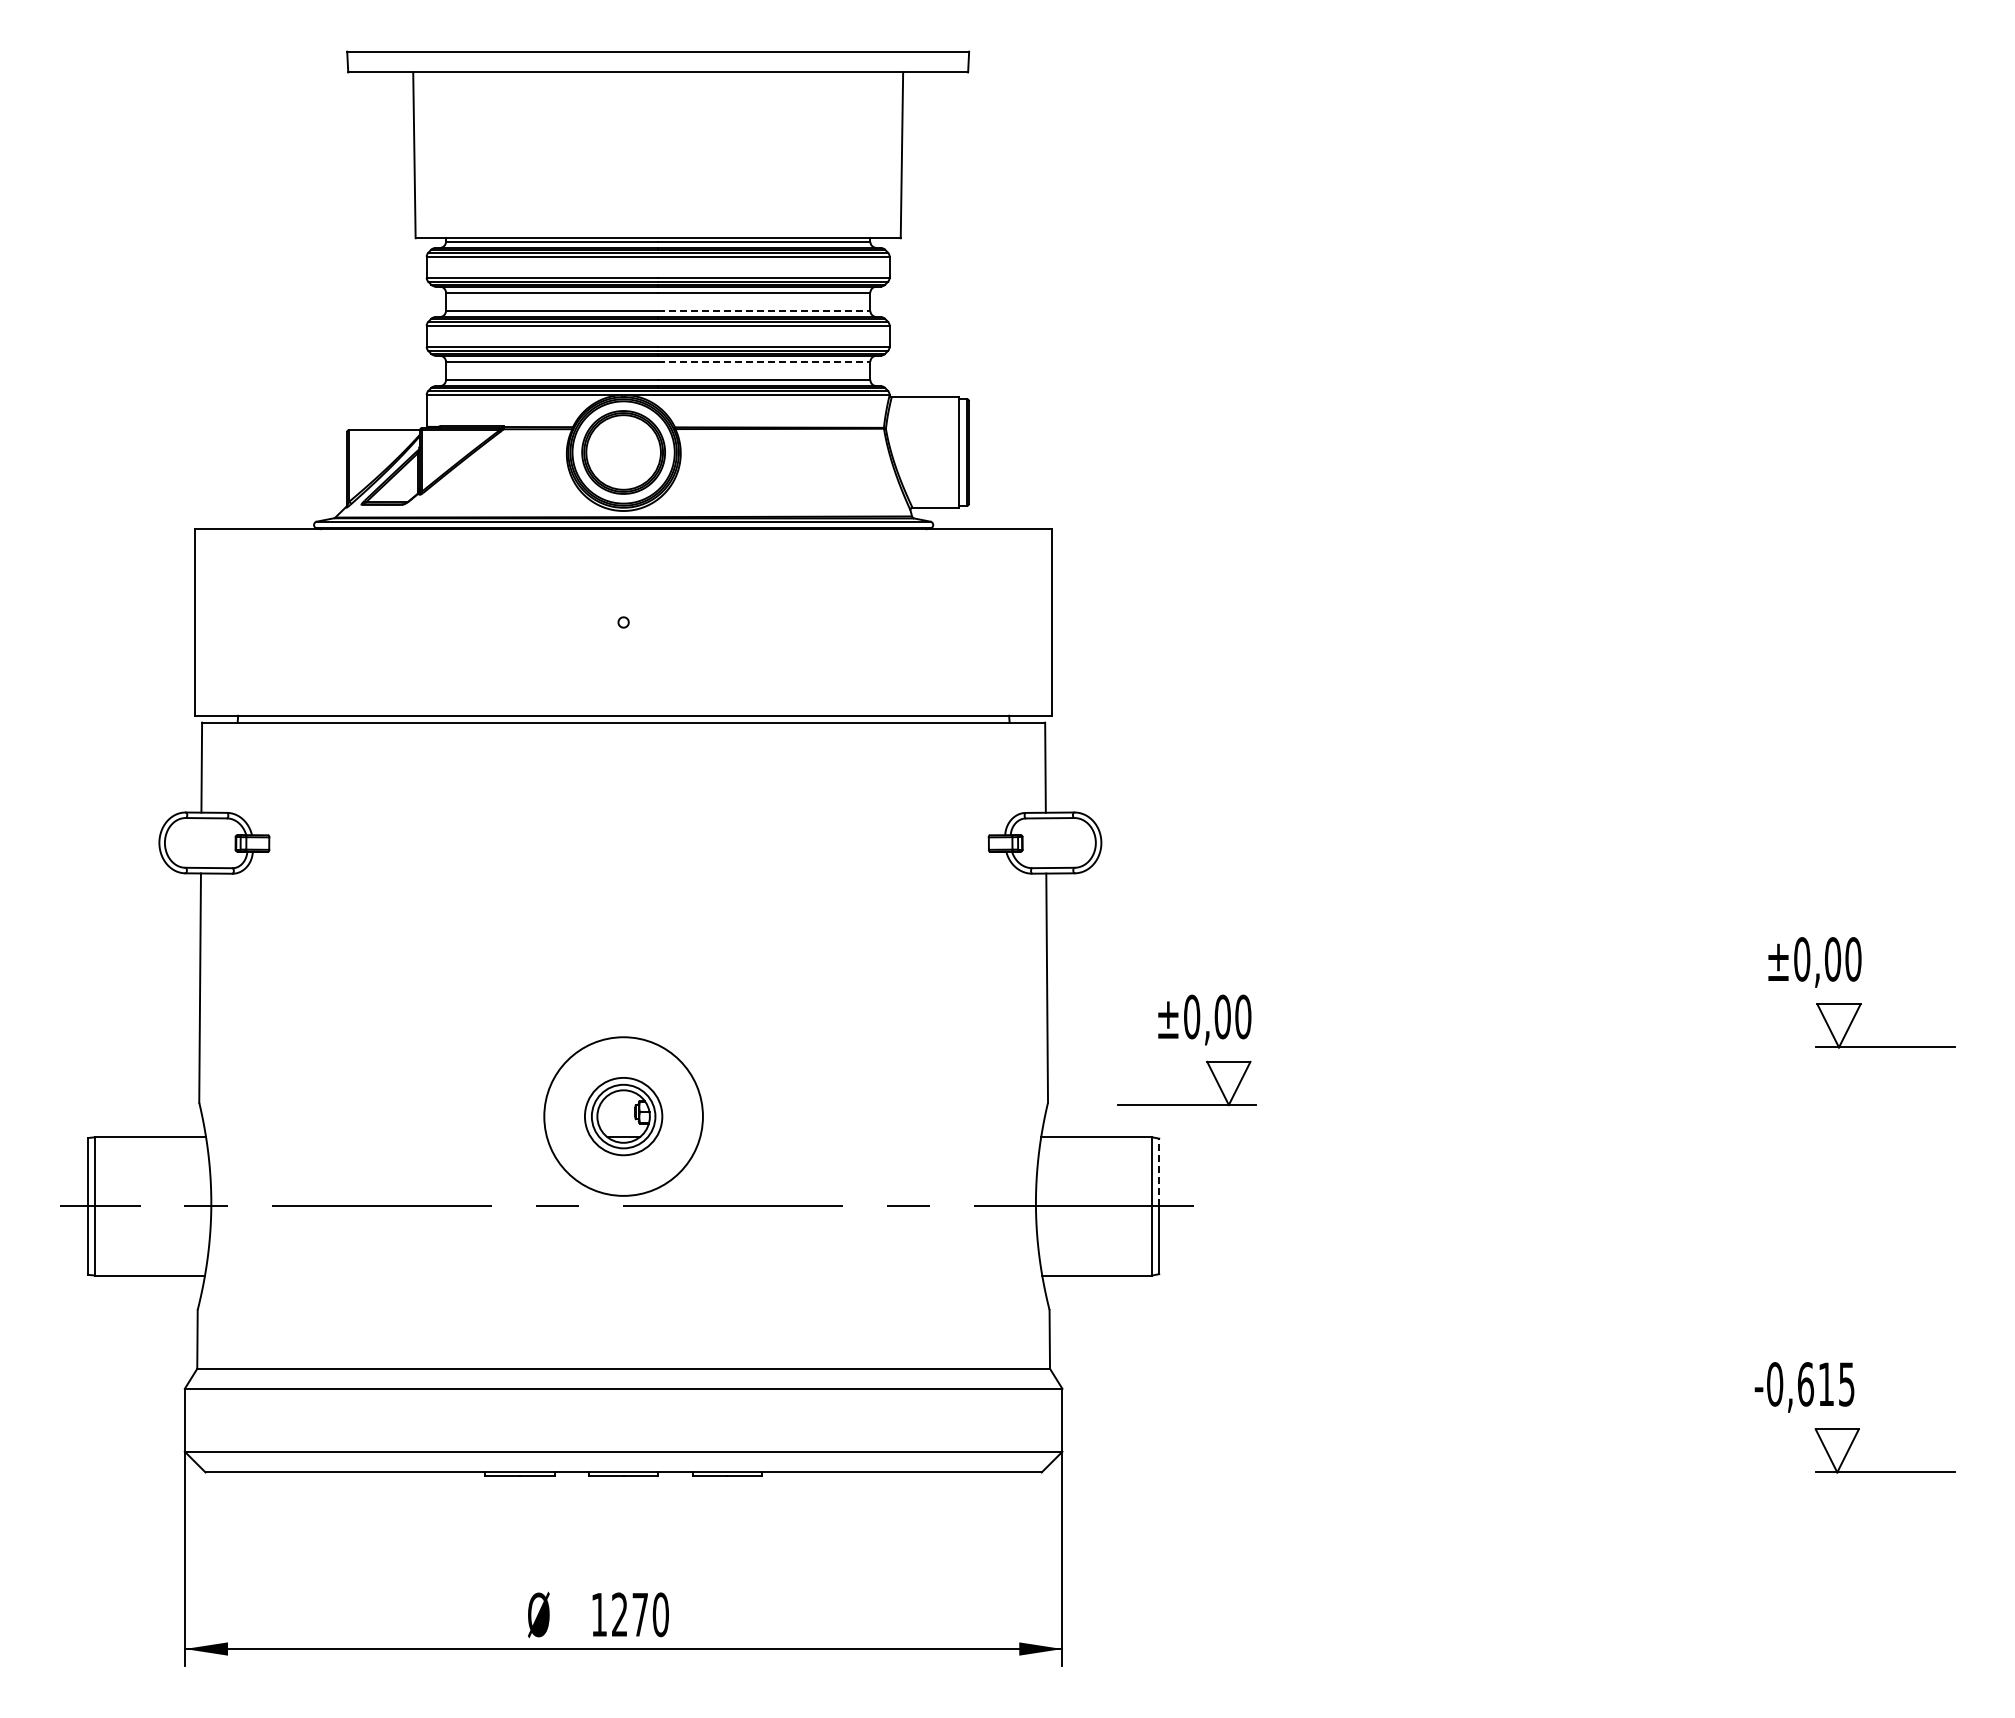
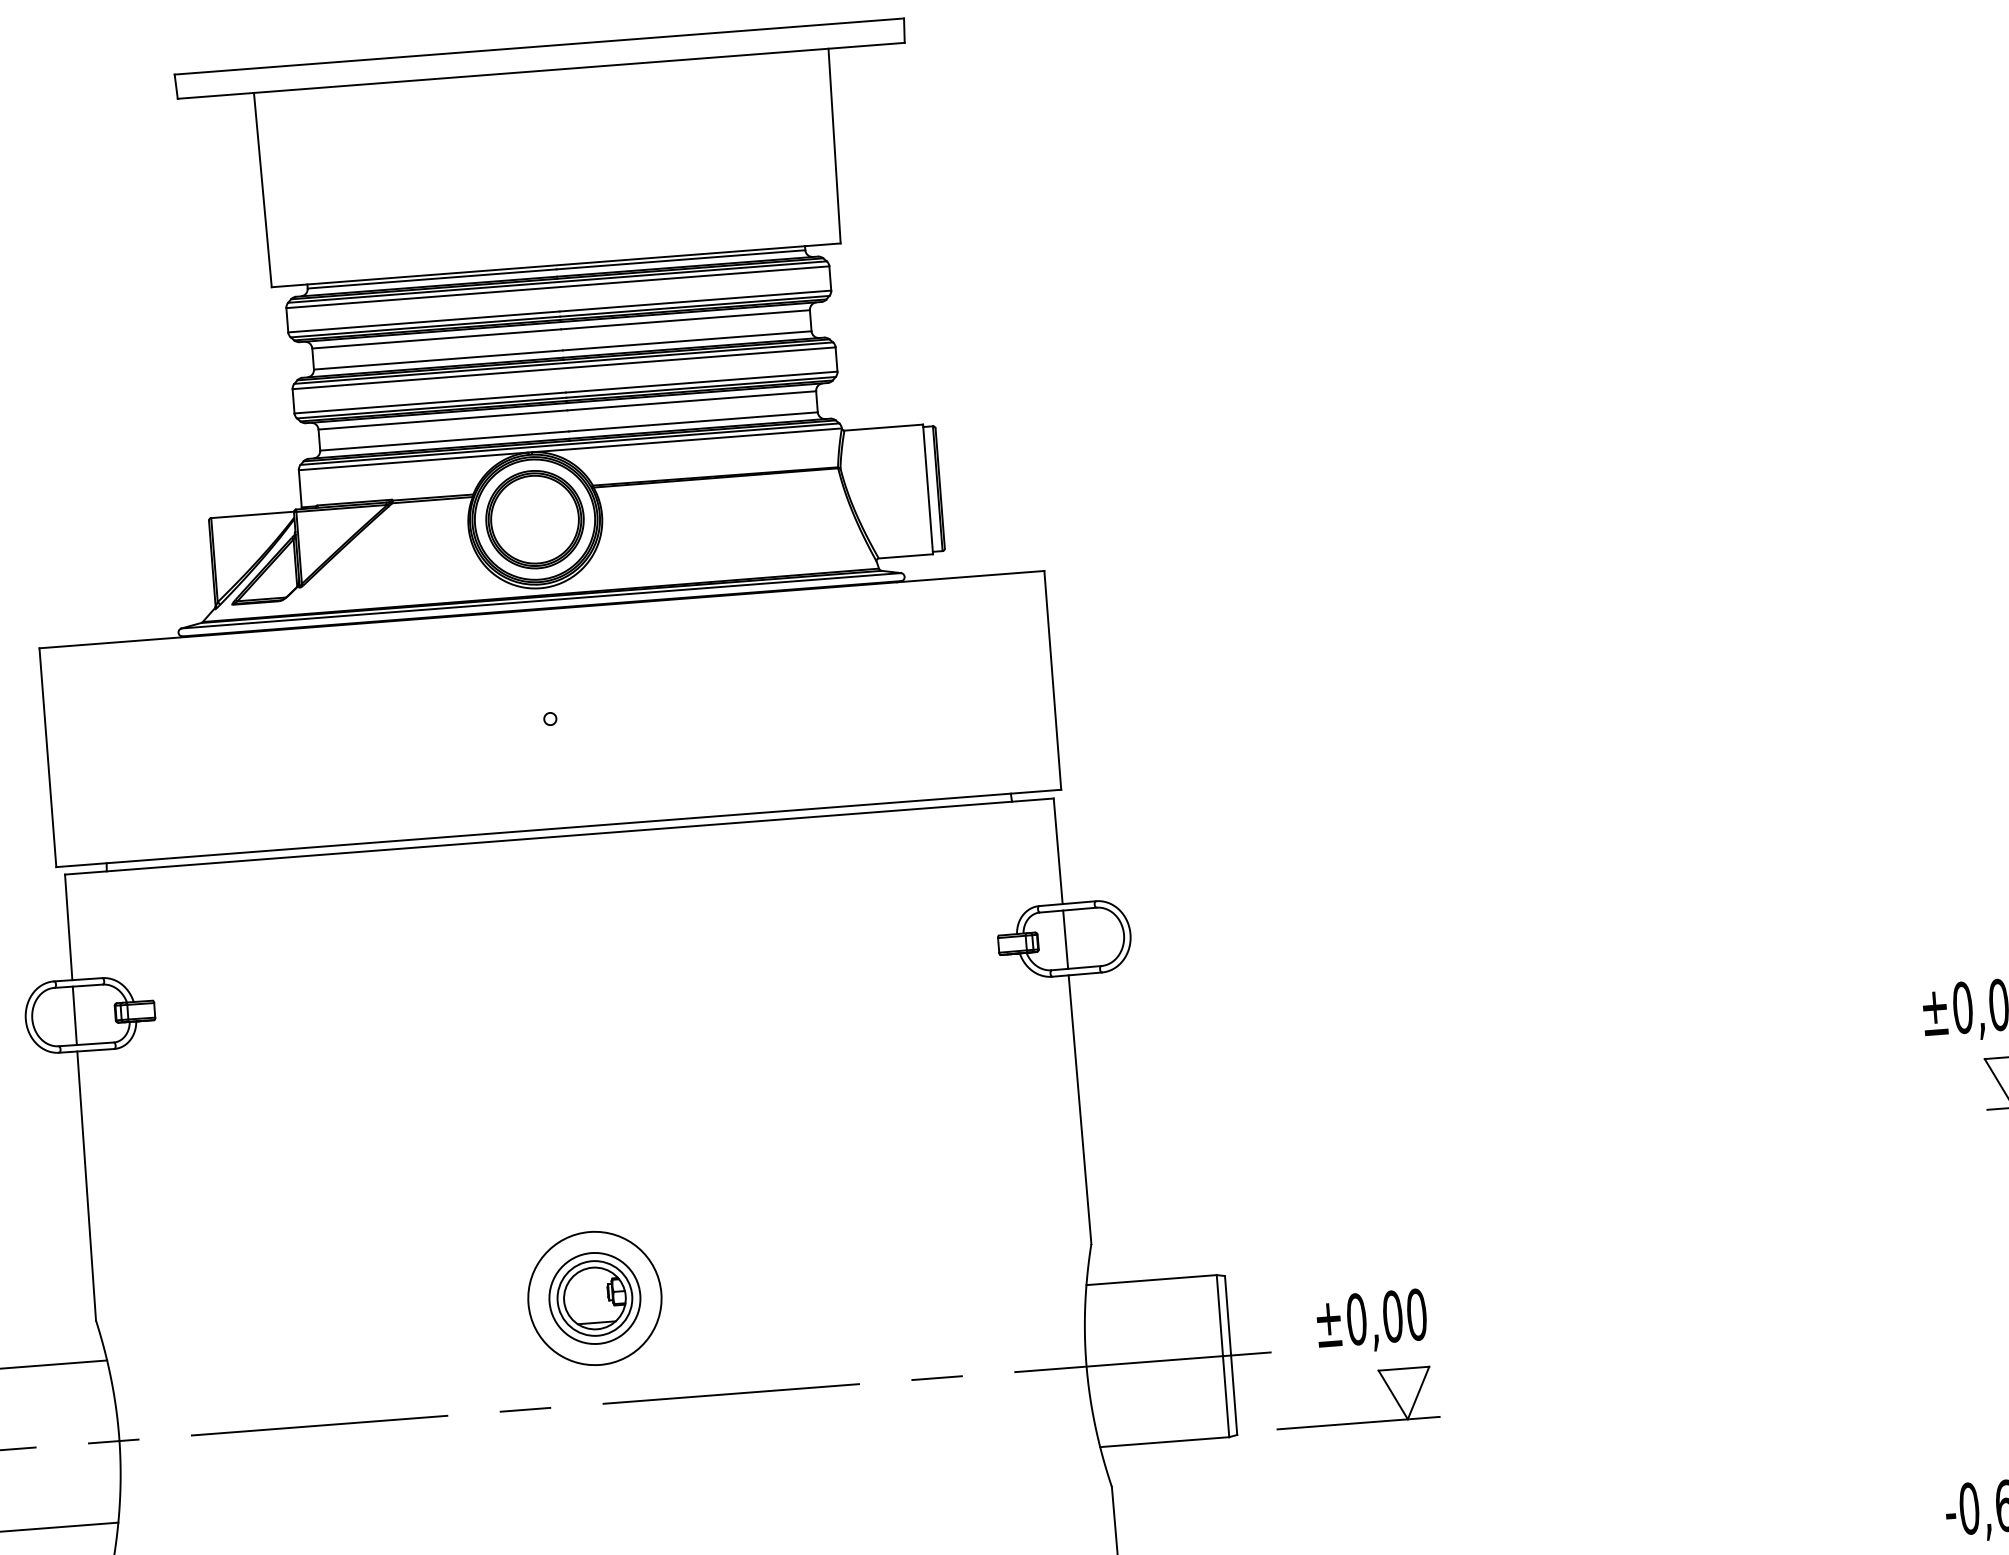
line: (764, 310) -> (687, 340), dashed -> solid
line: (764, 361) -> (691, 400), dashed -> solid
line: (201, 842) -> (75, 1015), added
line: (1045, 843) -> (1065, 940), added
part: (1191, 1039) -> (1358, 1345), moved
circle: (623, 1116) -> (594, 1298), size x0.71
line: (1159, 1172) -> (1228, 1315), dashed -> solid

